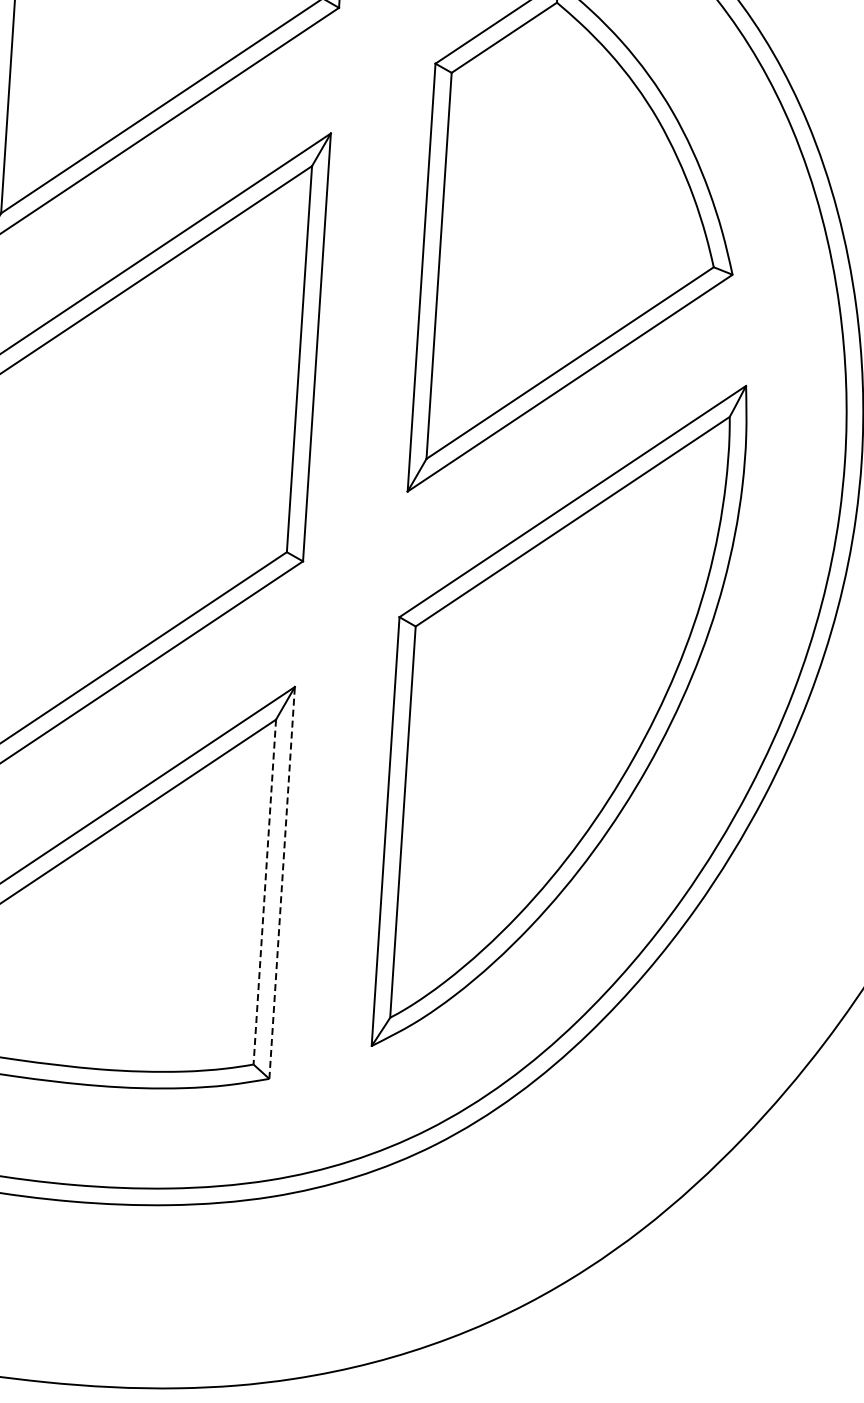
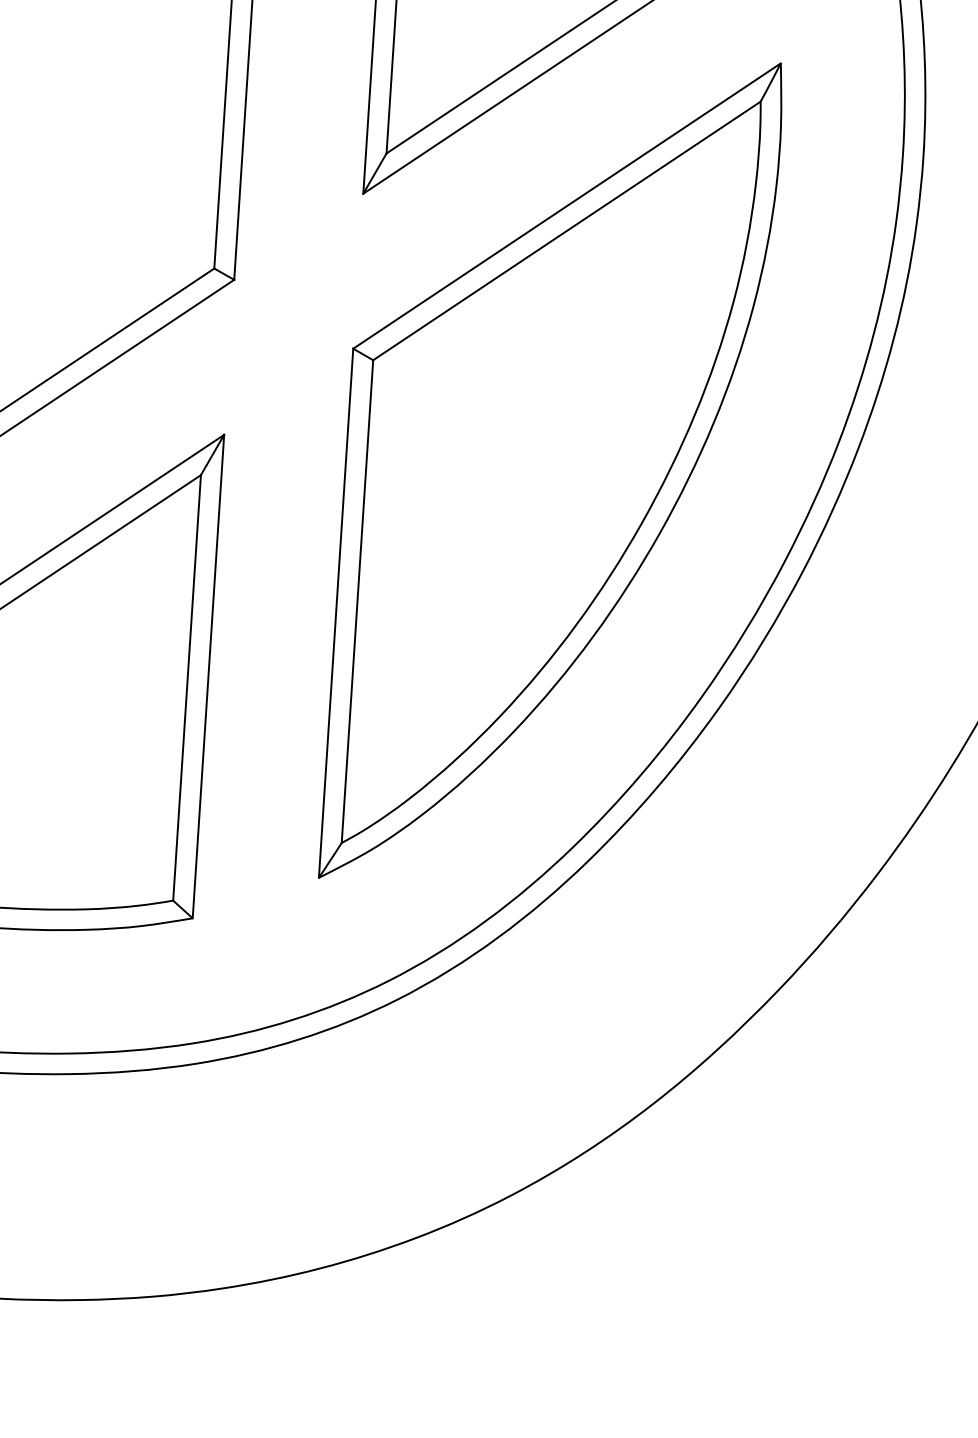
line: (282, 882) -> (208, 676), dashed -> solid
line: (264, 892) -> (186, 688), dashed -> solid

